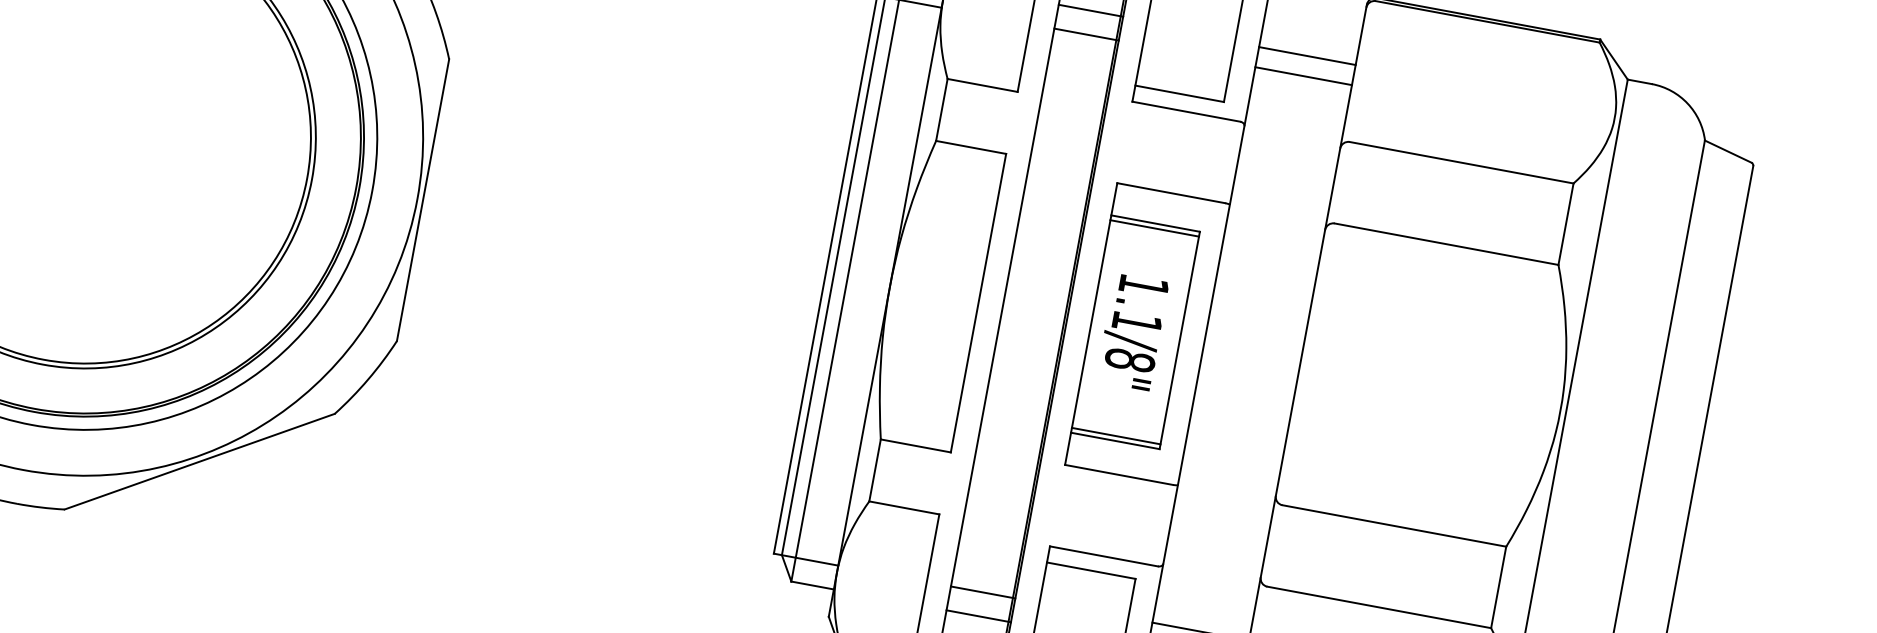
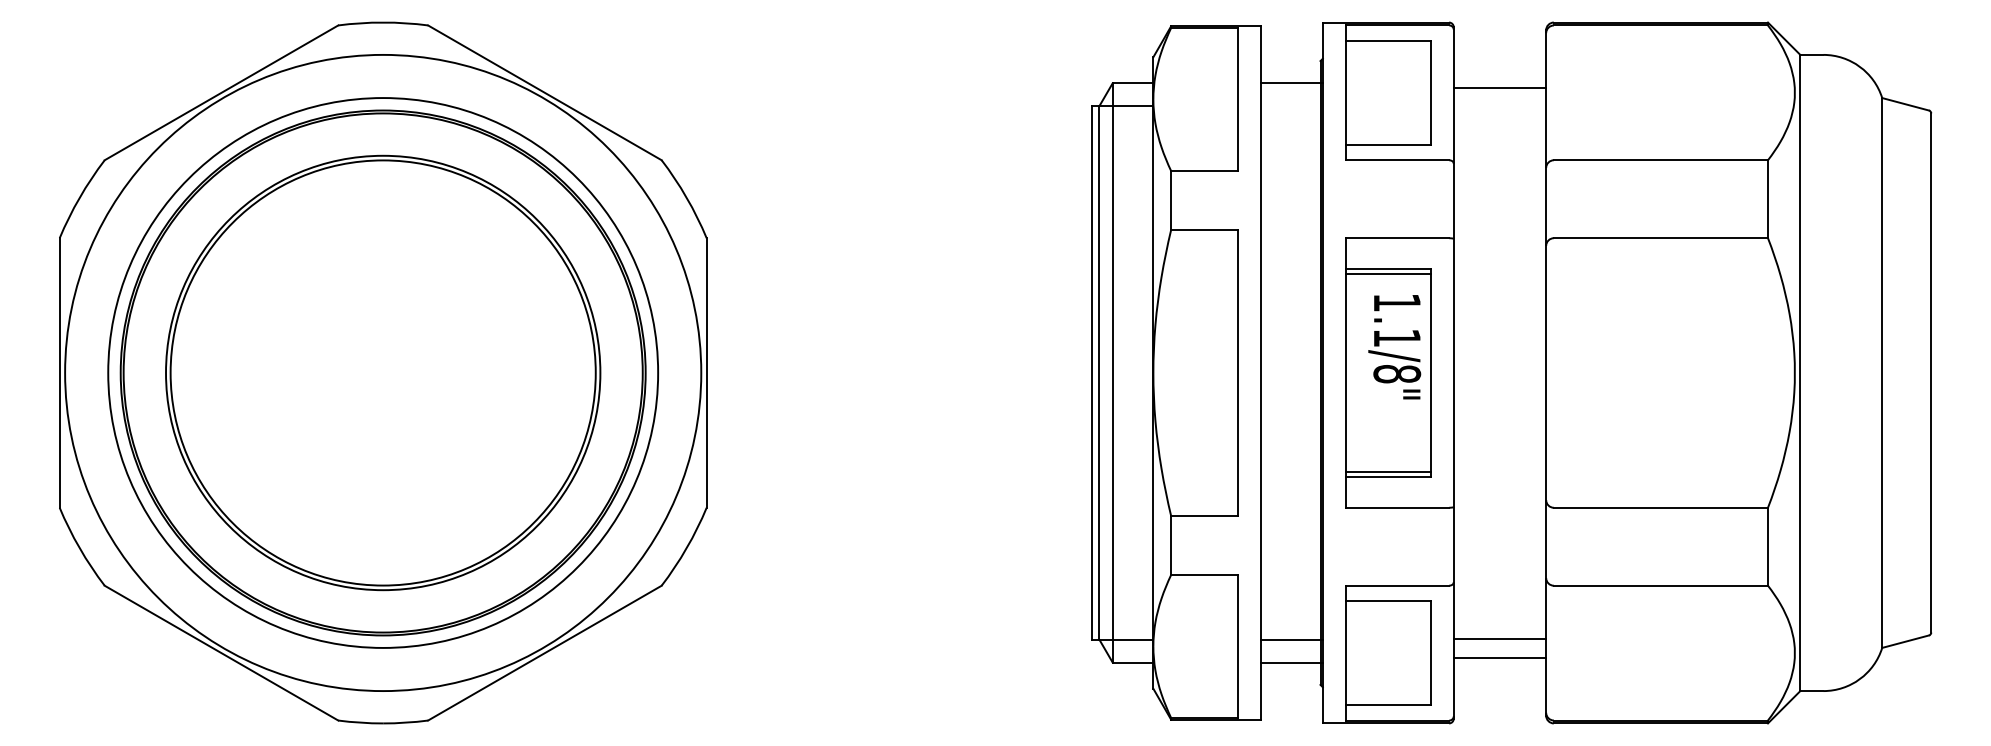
line: (1085, 34) -> (1291, 106), removed
line: (1303, 76) -> (1499, 107), removed
text: (1132, 332) -> (1394, 347), moved

